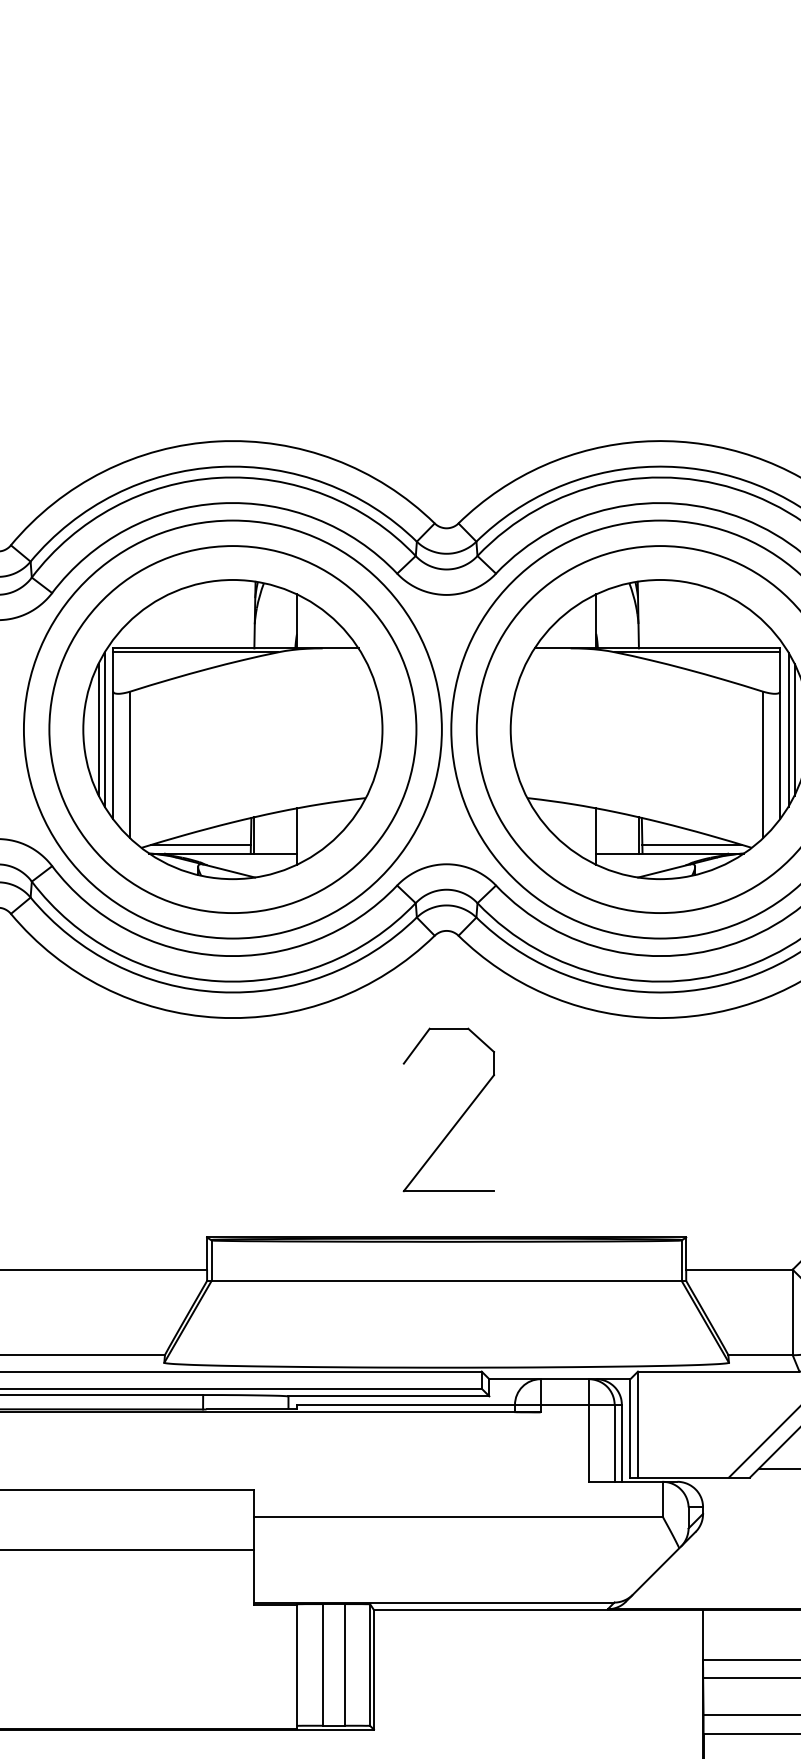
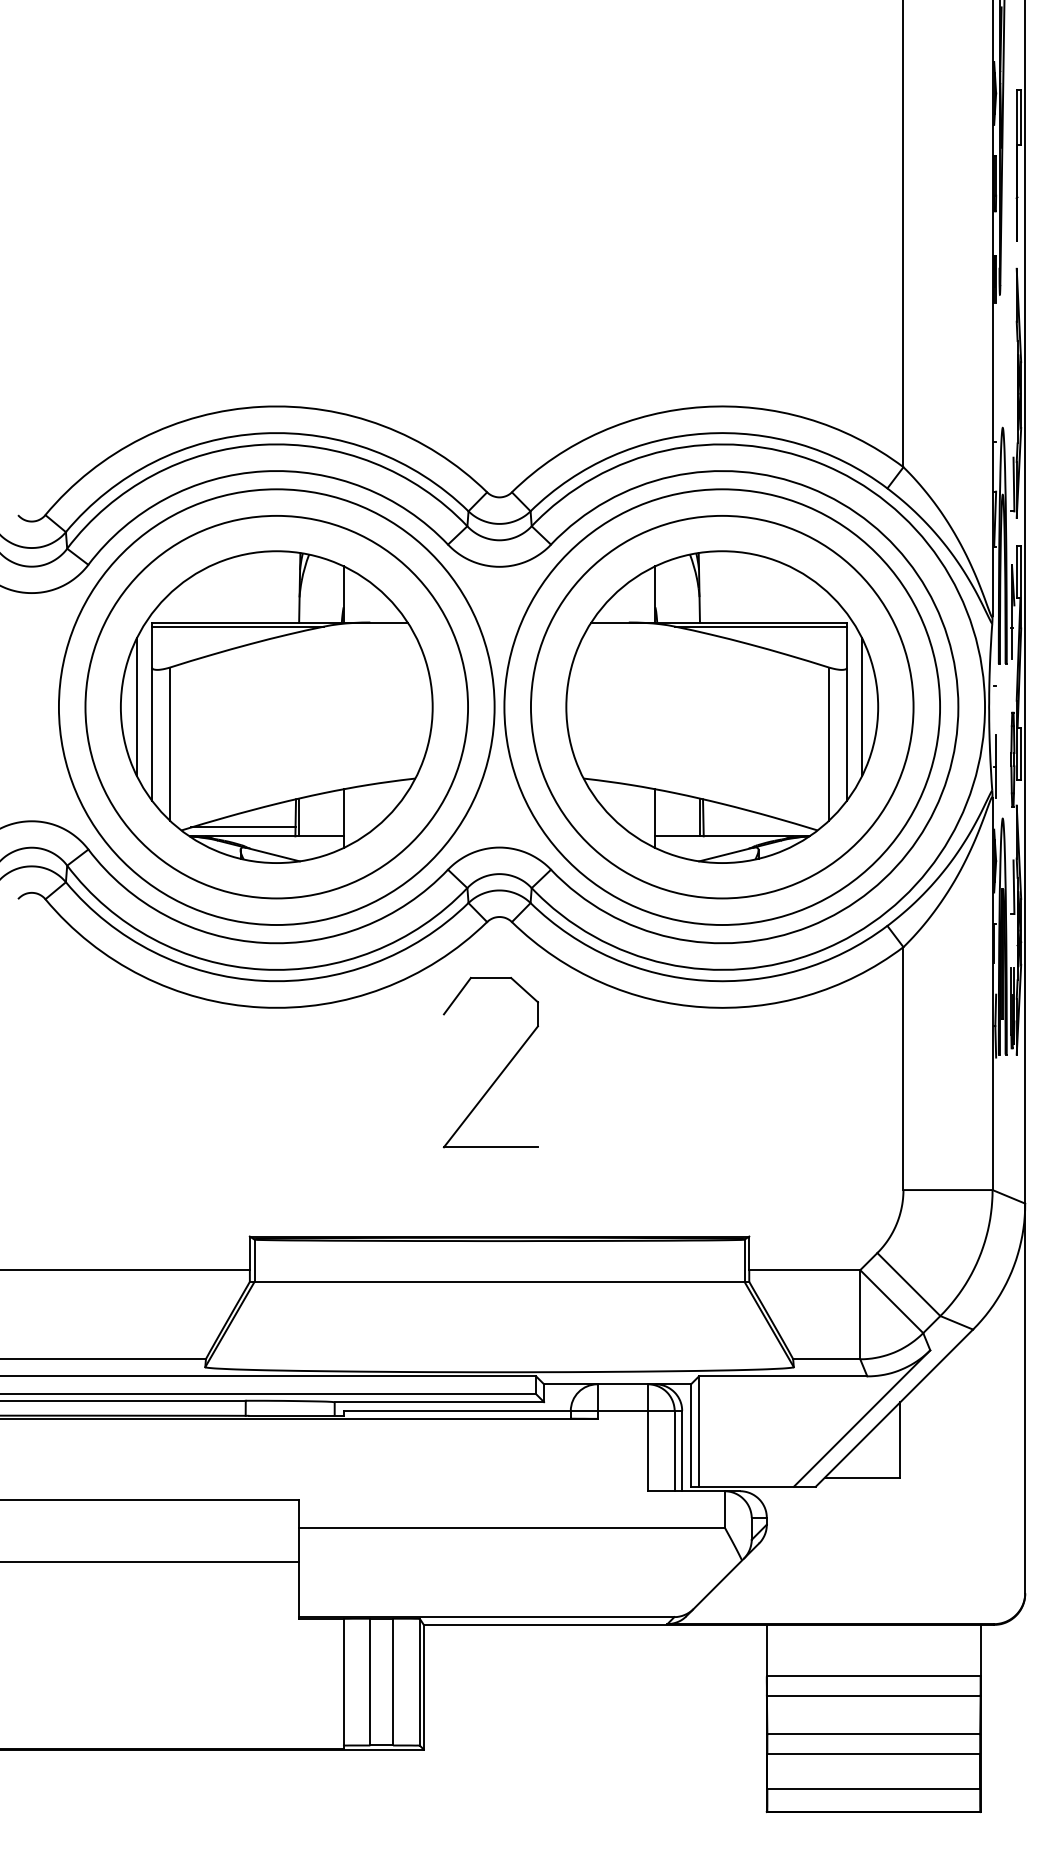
line: (105, 728) -> (143, 706), removed
line: (788, 728) -> (855, 706), removed
line: (692, 845) -> (755, 827), removed
part: (458, 1119) -> (500, 1072), moved

